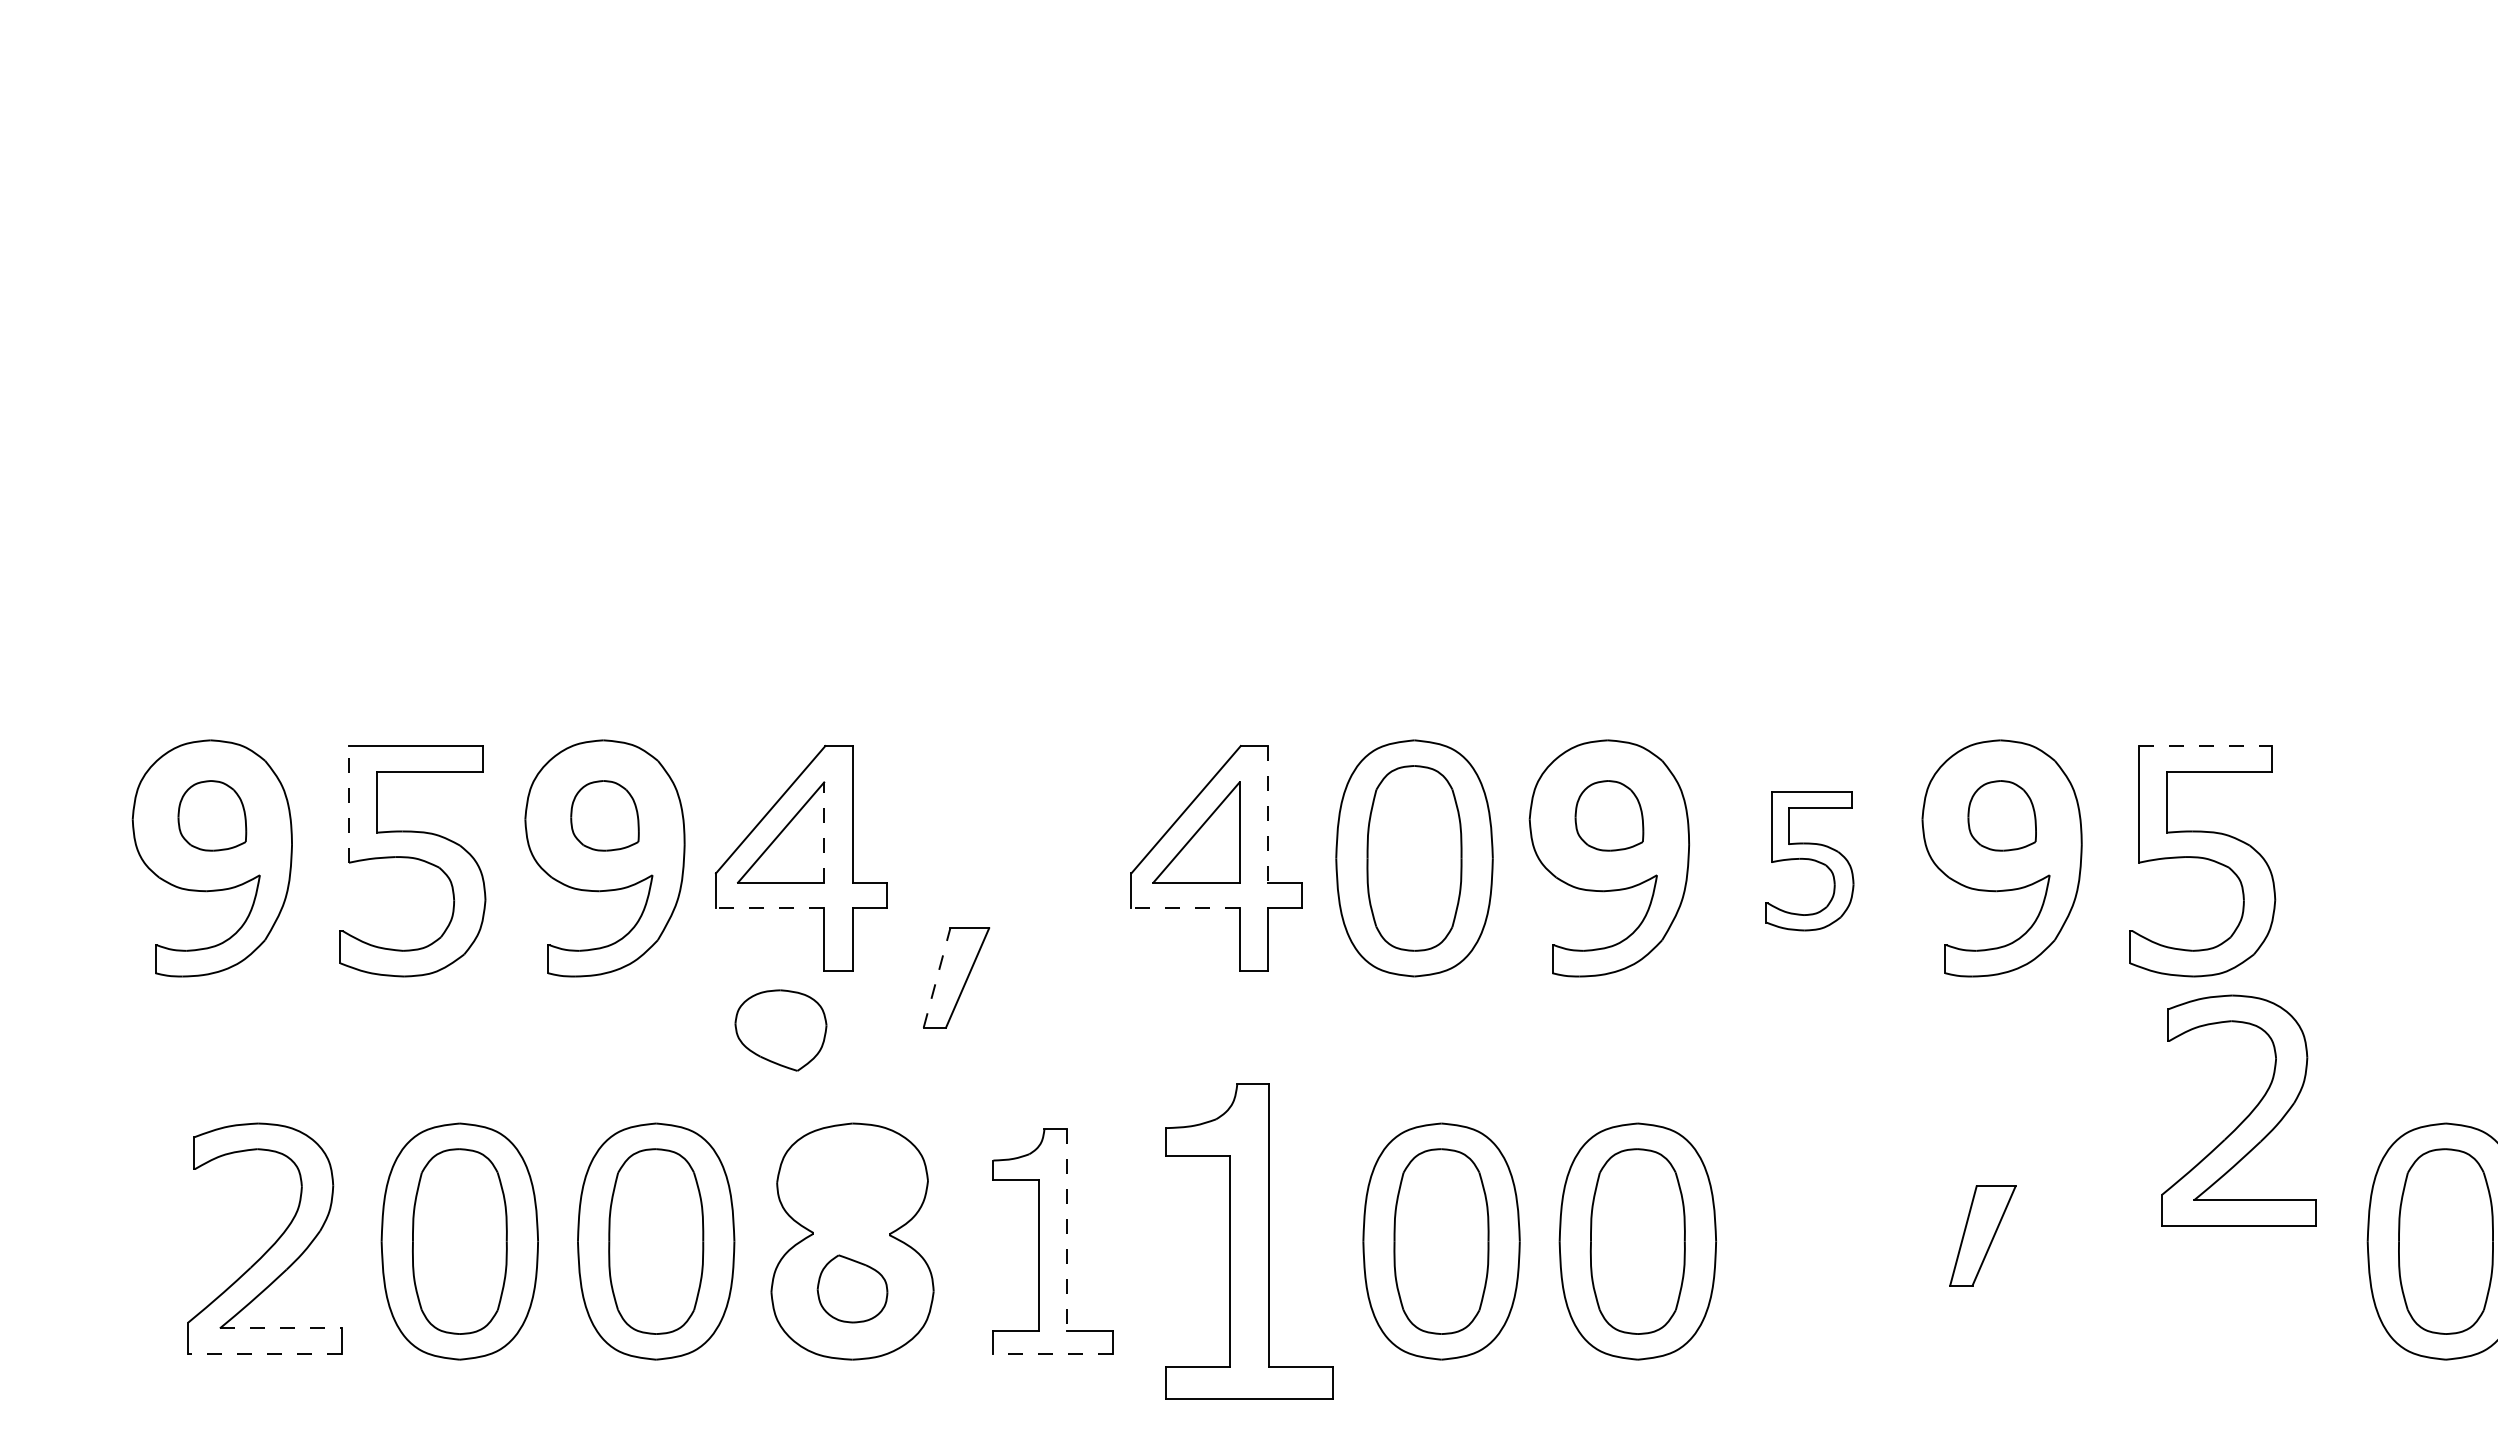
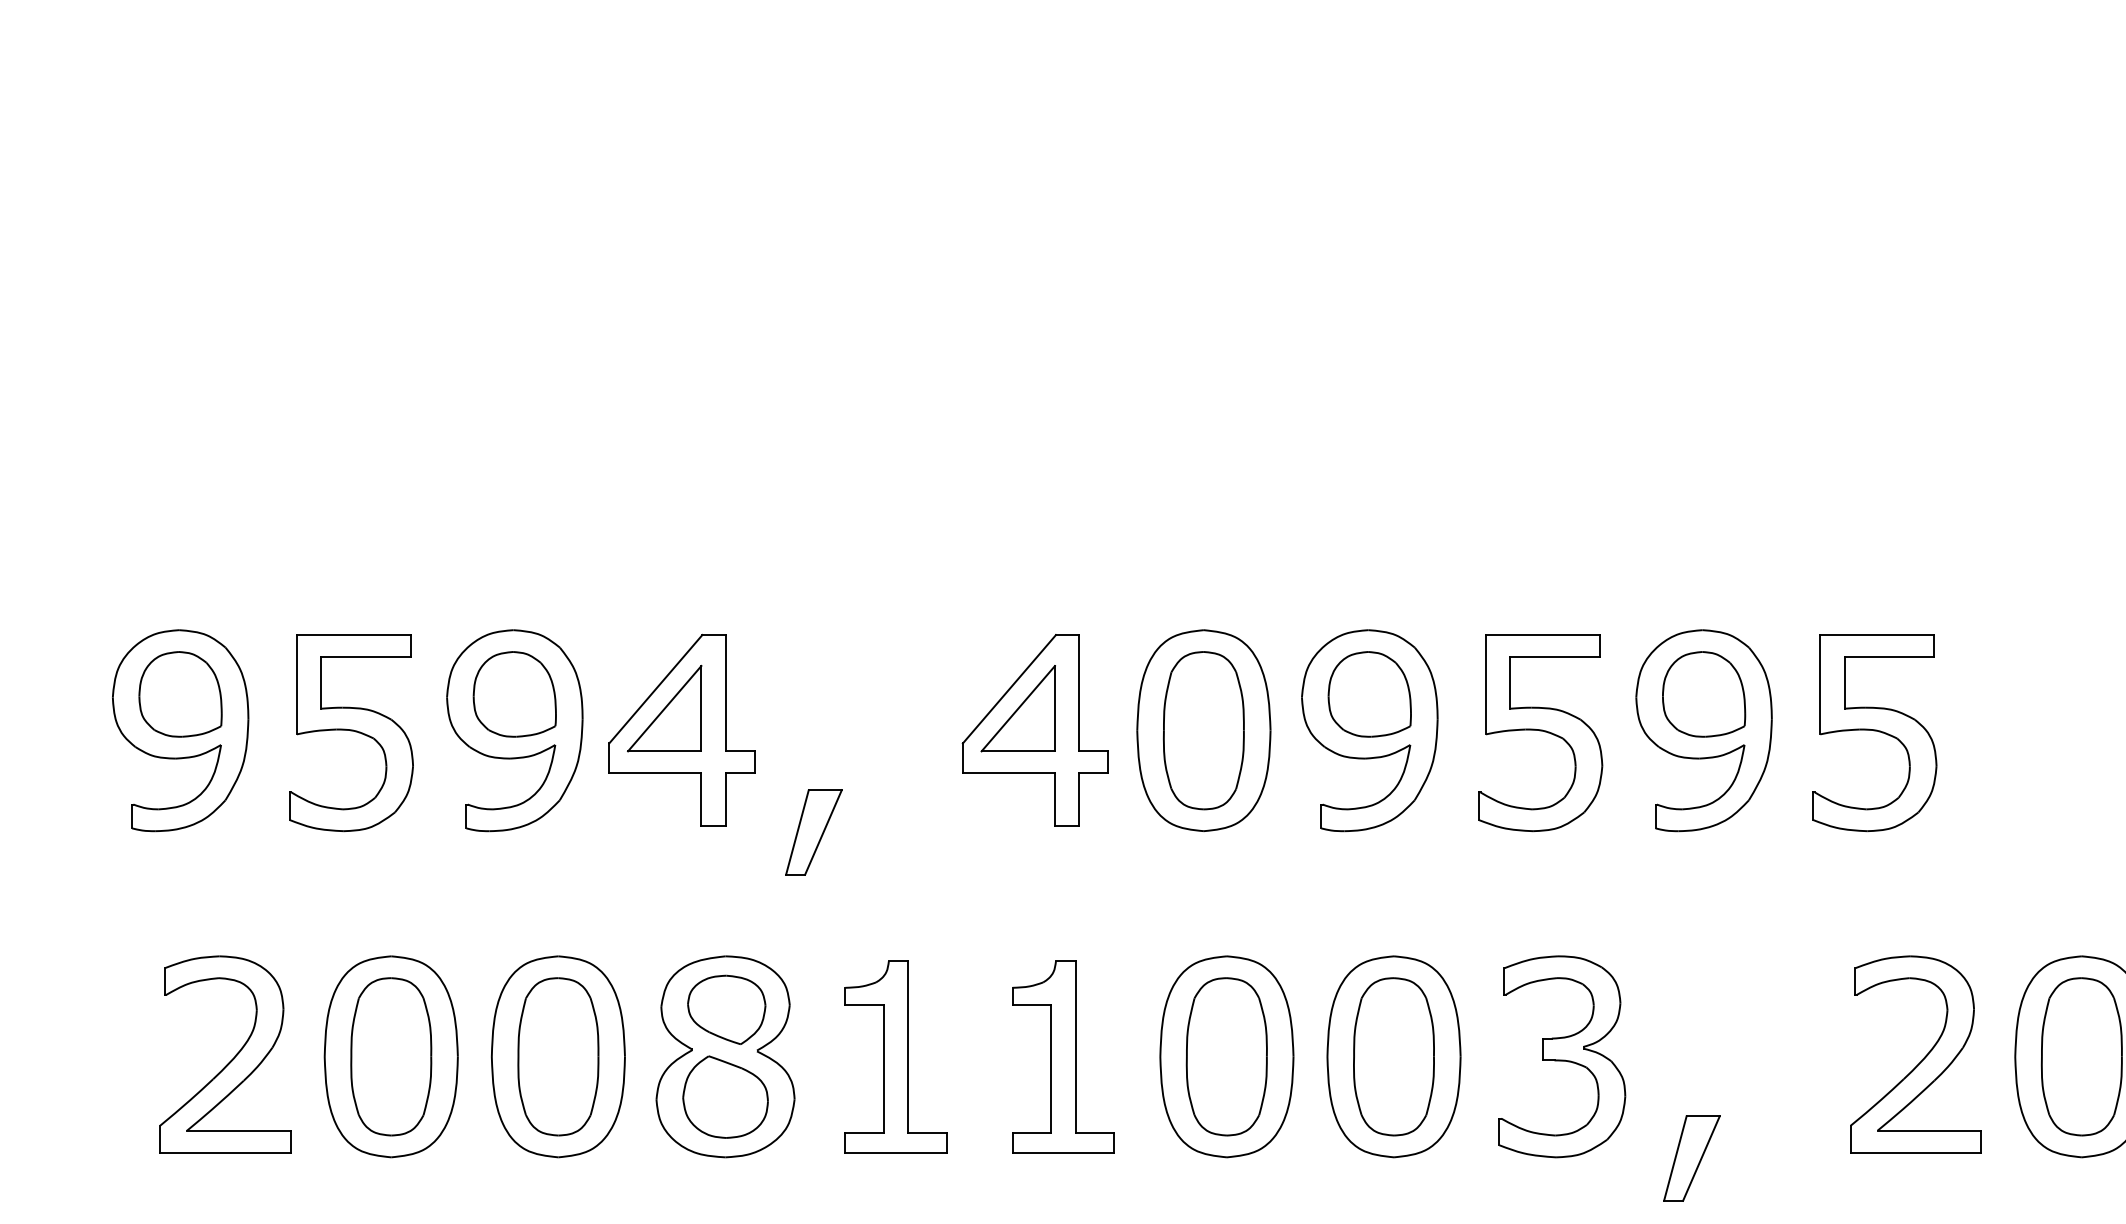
line: (2205, 746) -> (1877, 635), dashed -> solid
line: (348, 803) -> (296, 683), dashed -> solid
line: (1268, 814) -> (1079, 693), dashed -> solid
part: (212, 815) -> (180, 694), size x1.43
part: (604, 815) -> (514, 694), size x1.43
part: (1609, 815) -> (1369, 694), size x1.43
part: (2002, 815) -> (1704, 694), size x1.43
line: (824, 832) -> (701, 708), dashed -> solid
part: (1809, 861) -> (1540, 733), size x1.67
line: (769, 908) -> (654, 773), dashed -> solid
line: (1185, 908) -> (1008, 773), dashed -> solid
line: (937, 978) -> (797, 832), dashed -> solid
part: (780, 1030) -> (726, 1009), moved
part: (2245, 1117) -> (1921, 1060), moved
line: (1067, 1230) -> (908, 1047), dashed -> solid
part: (1982, 1235) -> (1691, 1158), moved
part: (1249, 1241) -> (1063, 1056), size x0.71
part: (1835, 1241) -> (1562, 1056), added
part: (852, 1288) -> (725, 1096), size x1.43
line: (280, 1328) -> (238, 1130), dashed -> solid
line: (264, 1354) -> (224, 1152), dashed -> solid
line: (1053, 1354) -> (896, 1152), dashed -> solid

